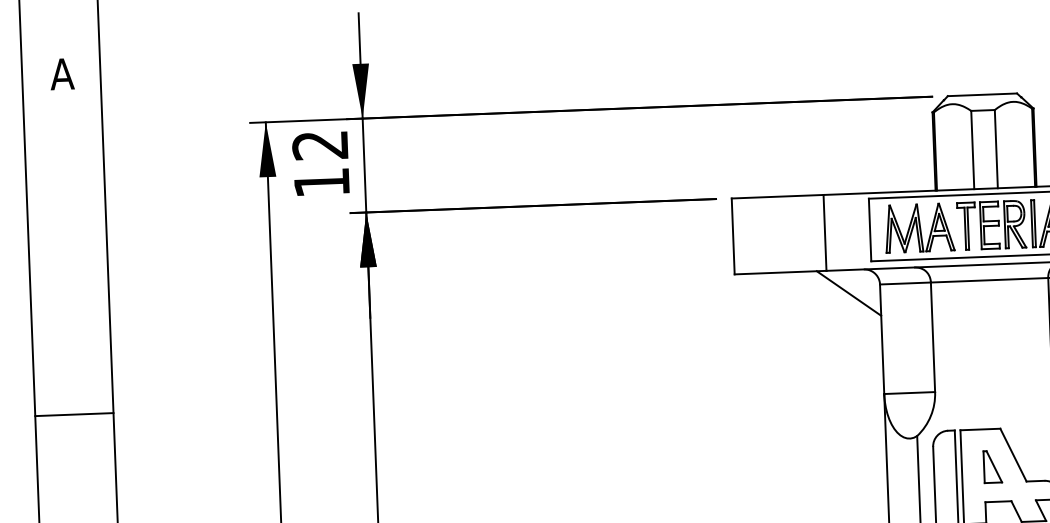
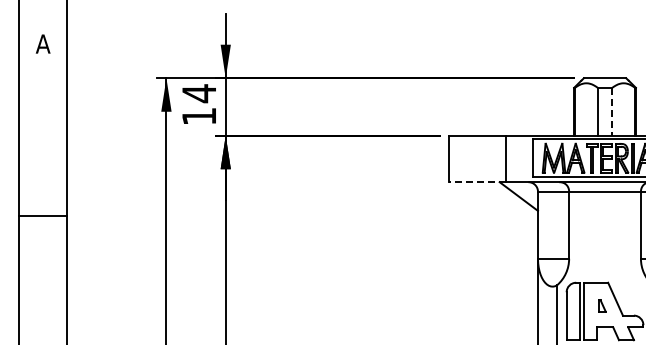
text: (319, 145) -> (198, 93), 12 -> 14
line: (996, 148) -> (612, 111), solid -> dashed
line: (780, 273) -> (477, 182), solid -> dashed
line: (74, 414) -> (42, 216), moved
part: (992, 466) -> (602, 305), size x0.6

